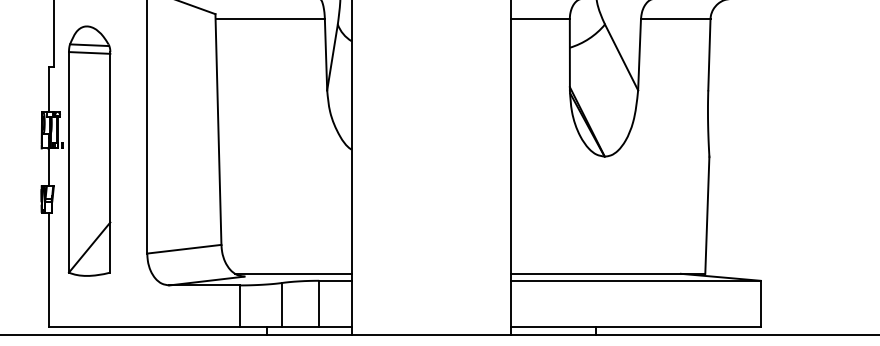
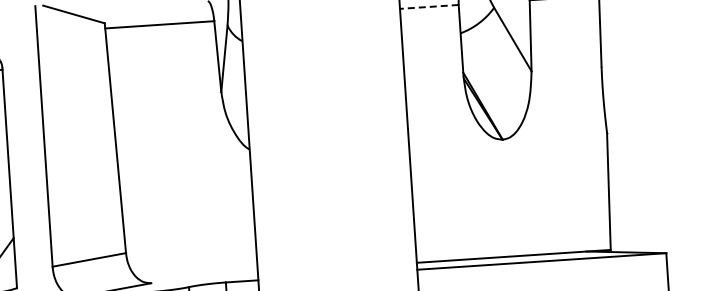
line: (539, 19) -> (428, 7), solid -> dashed
line: (292, 273) -> (198, 276), removed

